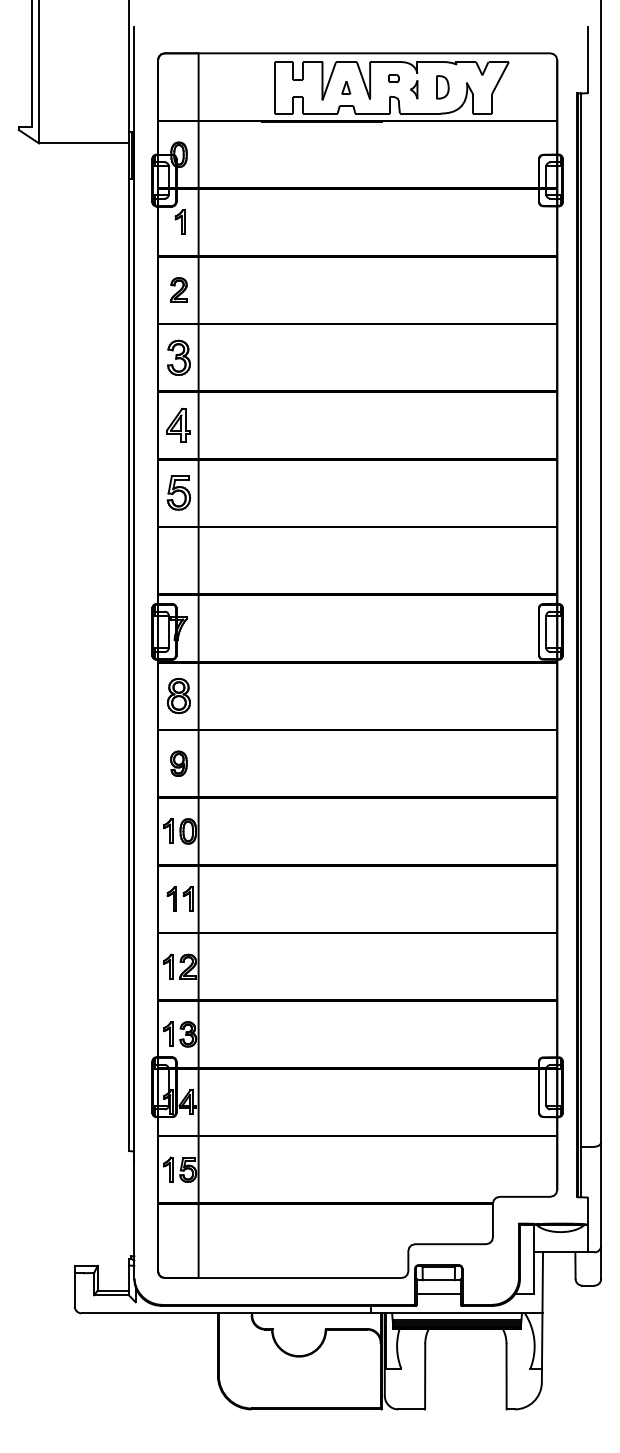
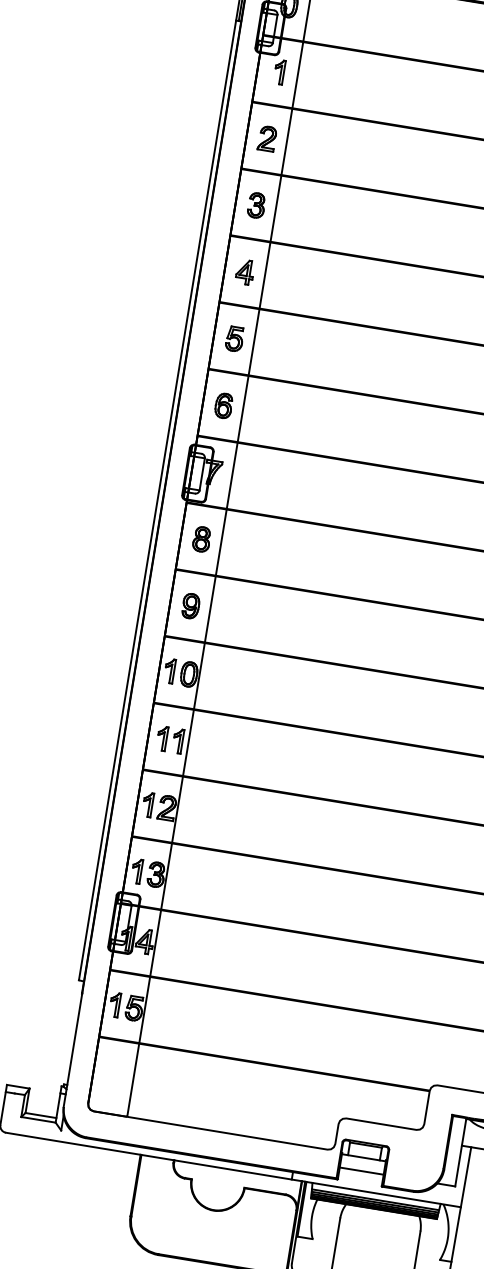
part: (178, 357) -> (256, 205), size x0.71
part: (178, 424) -> (245, 271), size x0.71
part: (178, 493) -> (234, 339), size x0.71
part: (178, 560) -> (223, 405), added
part: (178, 696) -> (201, 539), size x0.71

